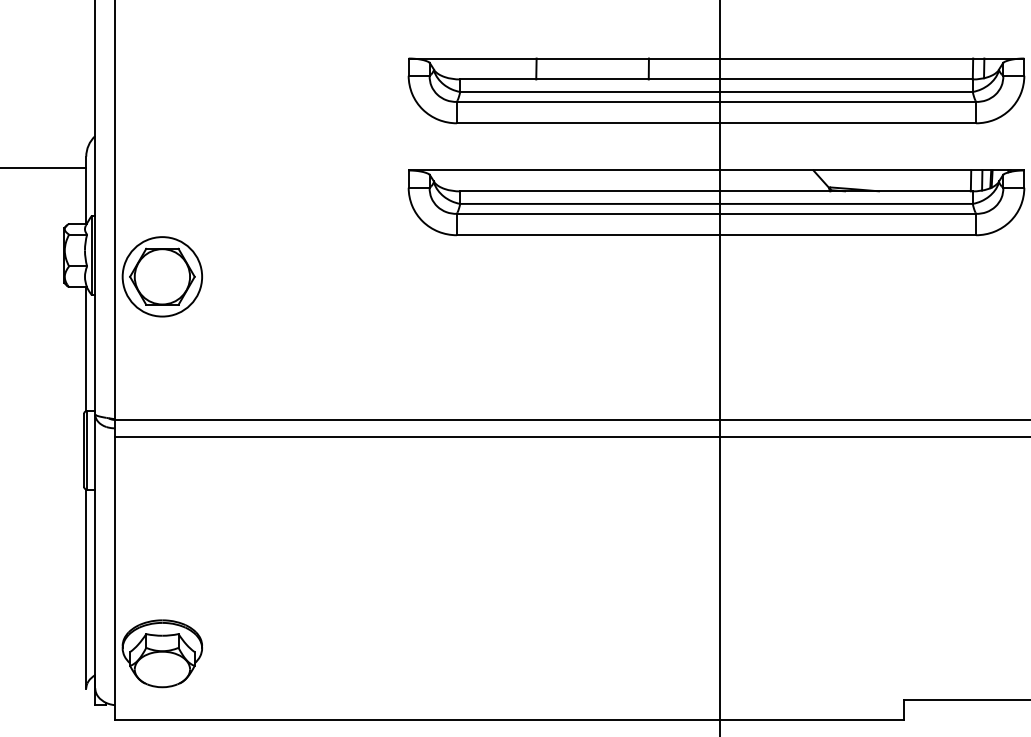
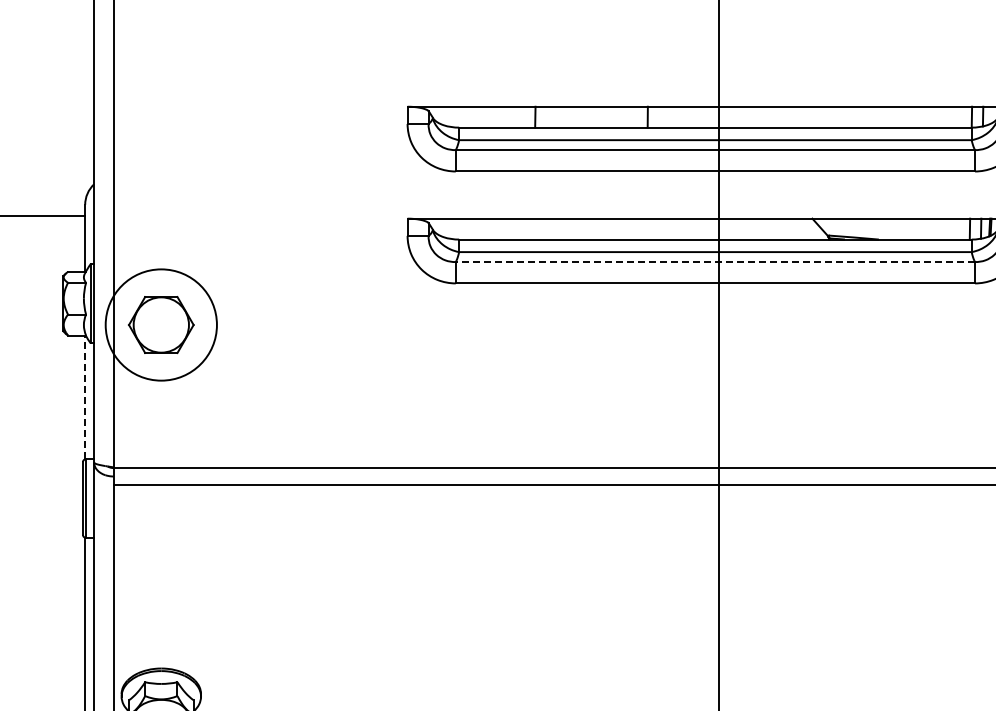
line: (716, 213) -> (715, 261), solid -> dashed
circle: (162, 276) -> (161, 324), size x1.4
line: (86, 349) -> (85, 397), solid -> dashed

